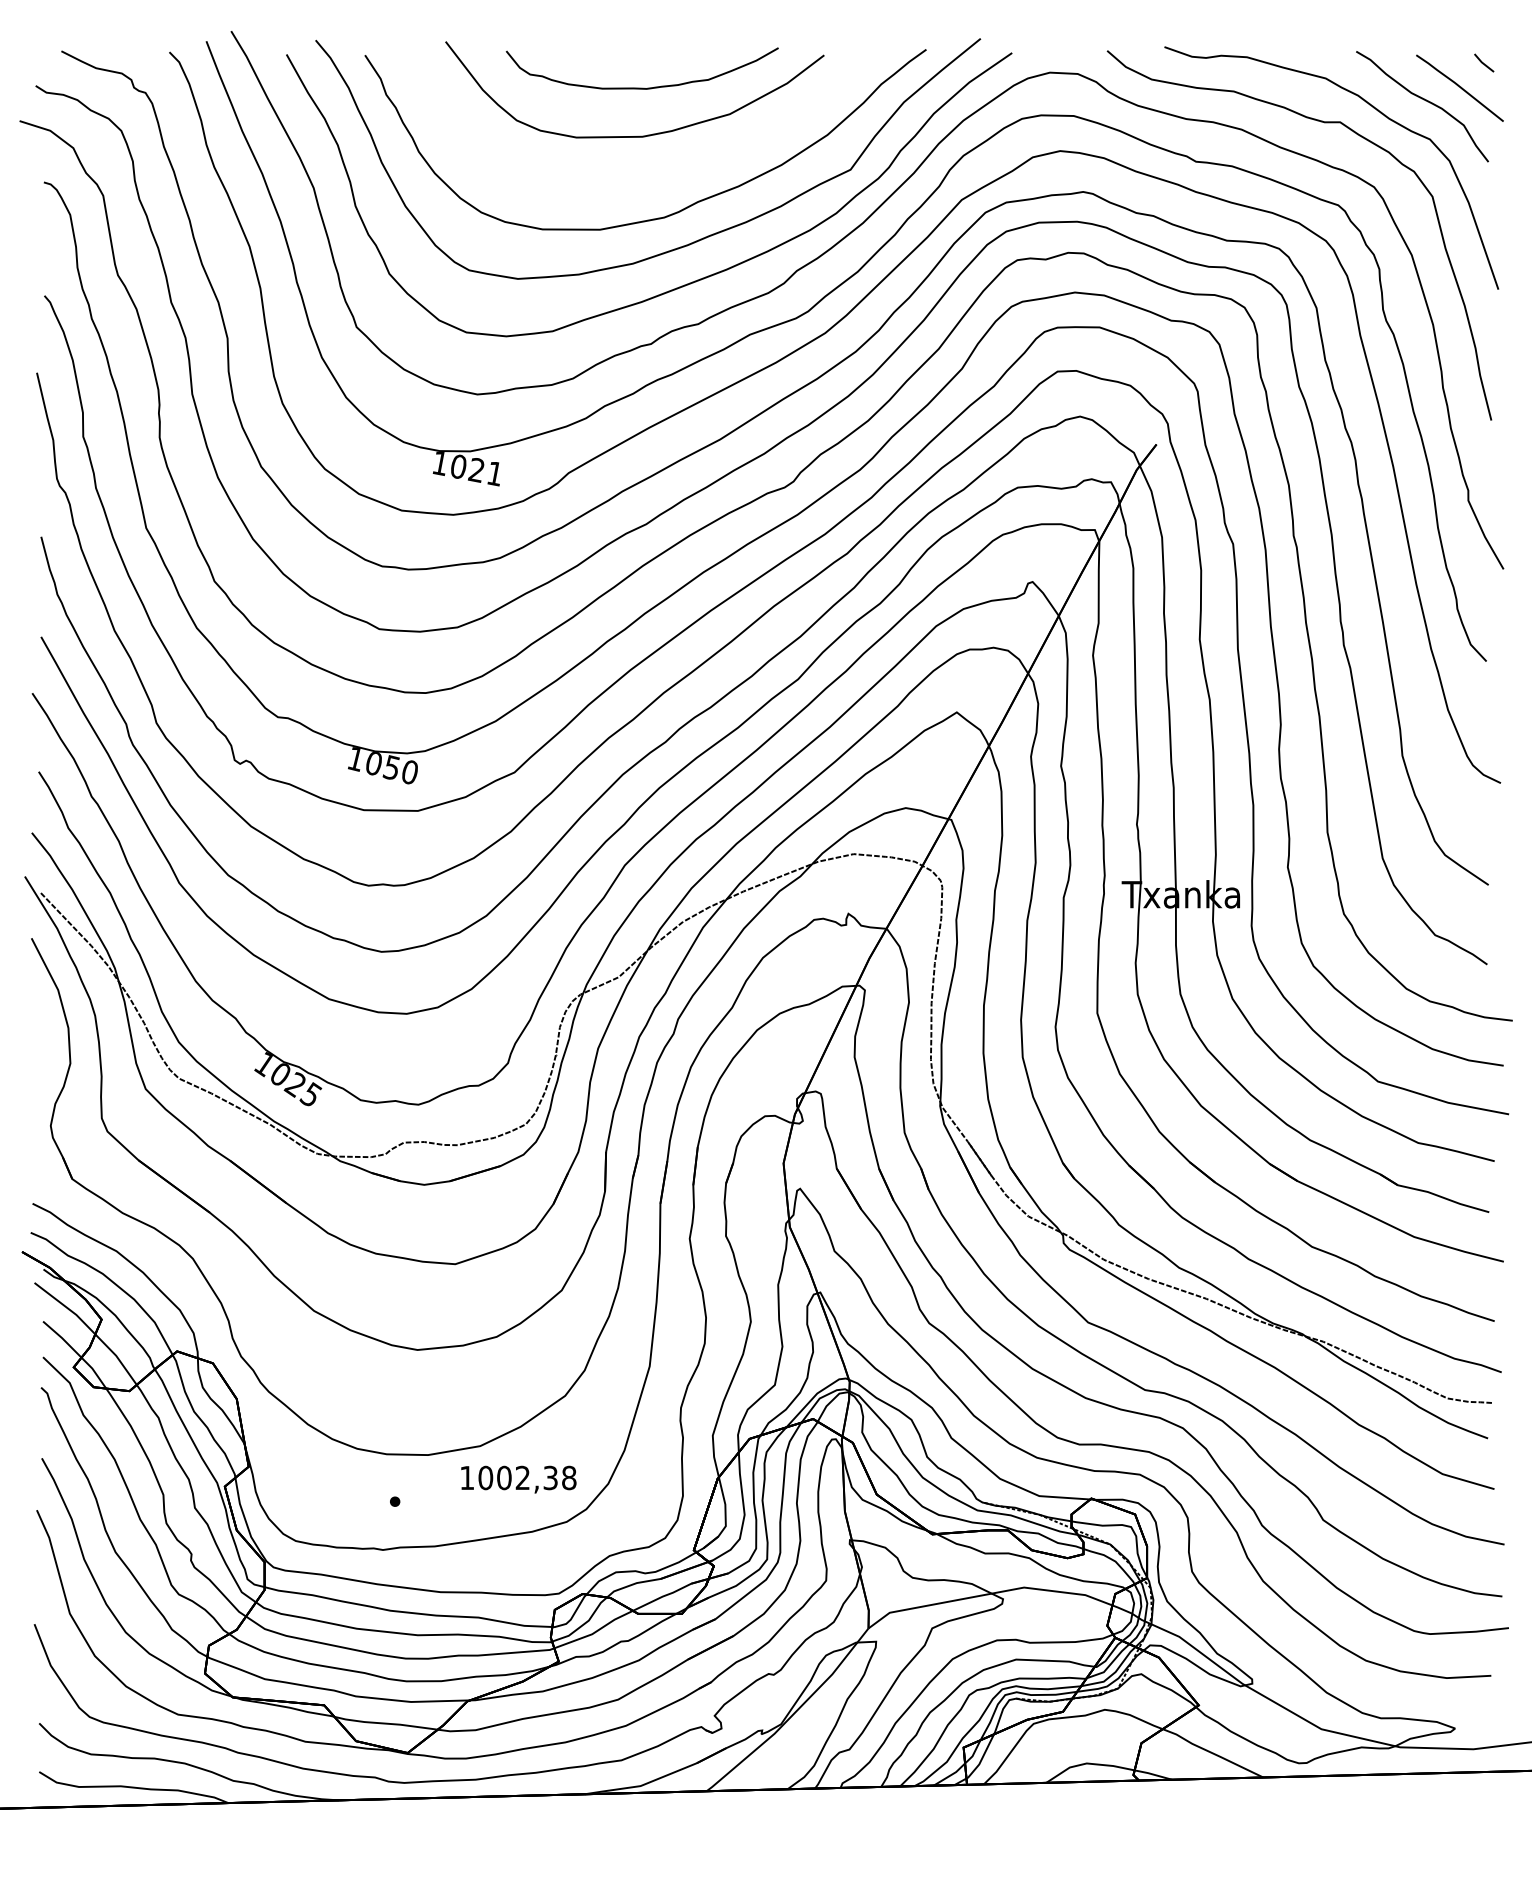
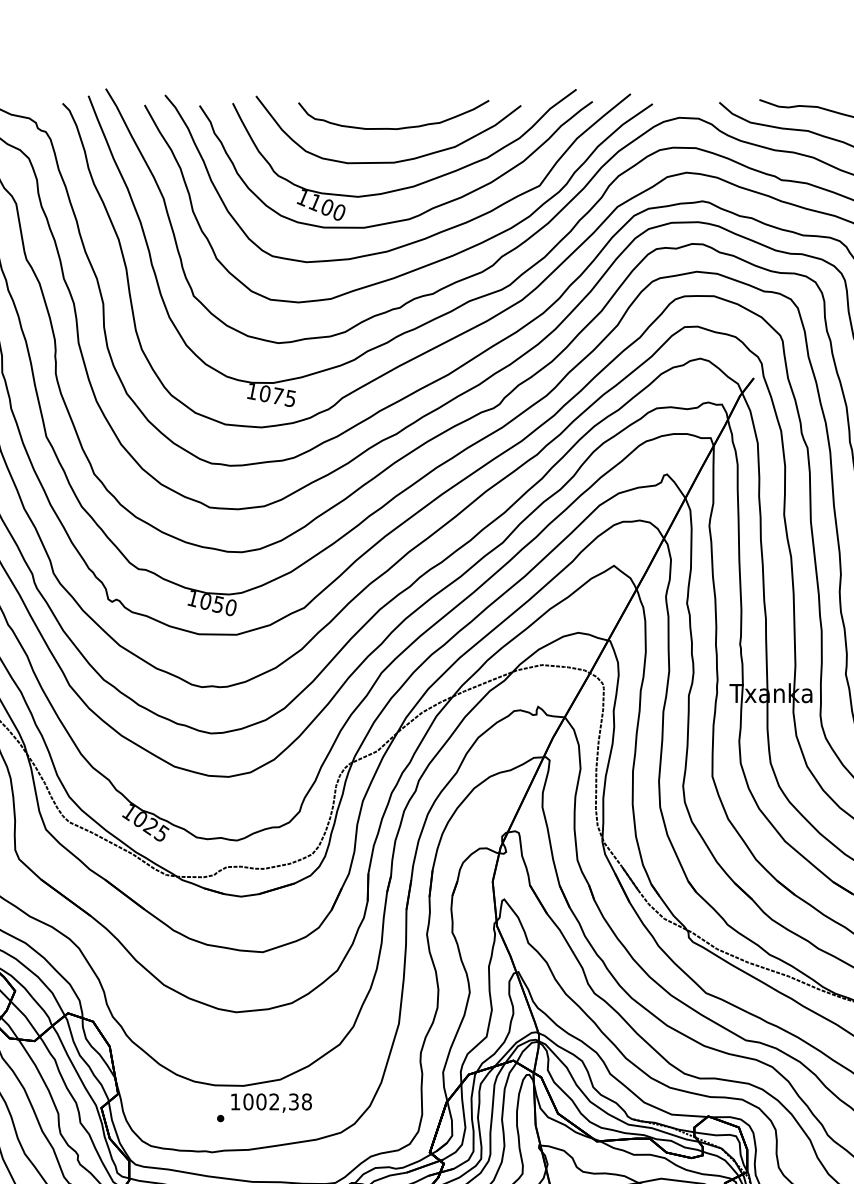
part: (673, 168) -> (415, 184), added
text: (484, 471) -> (283, 397), 1021 -> 1075
text: (518, 1479) -> (271, 1103), moved

